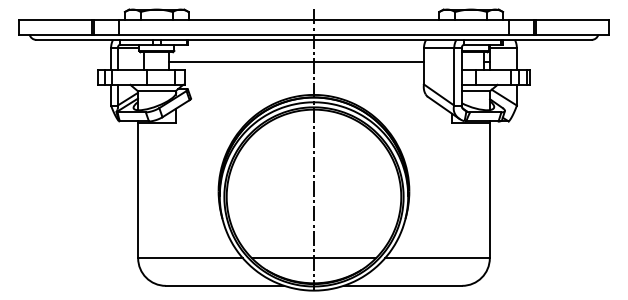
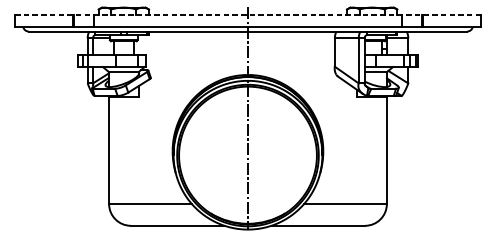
line: (313, 19) -> (247, 15), solid -> dashed
line: (296, 62) -> (234, 49), removed
line: (313, 258) -> (247, 204), removed

